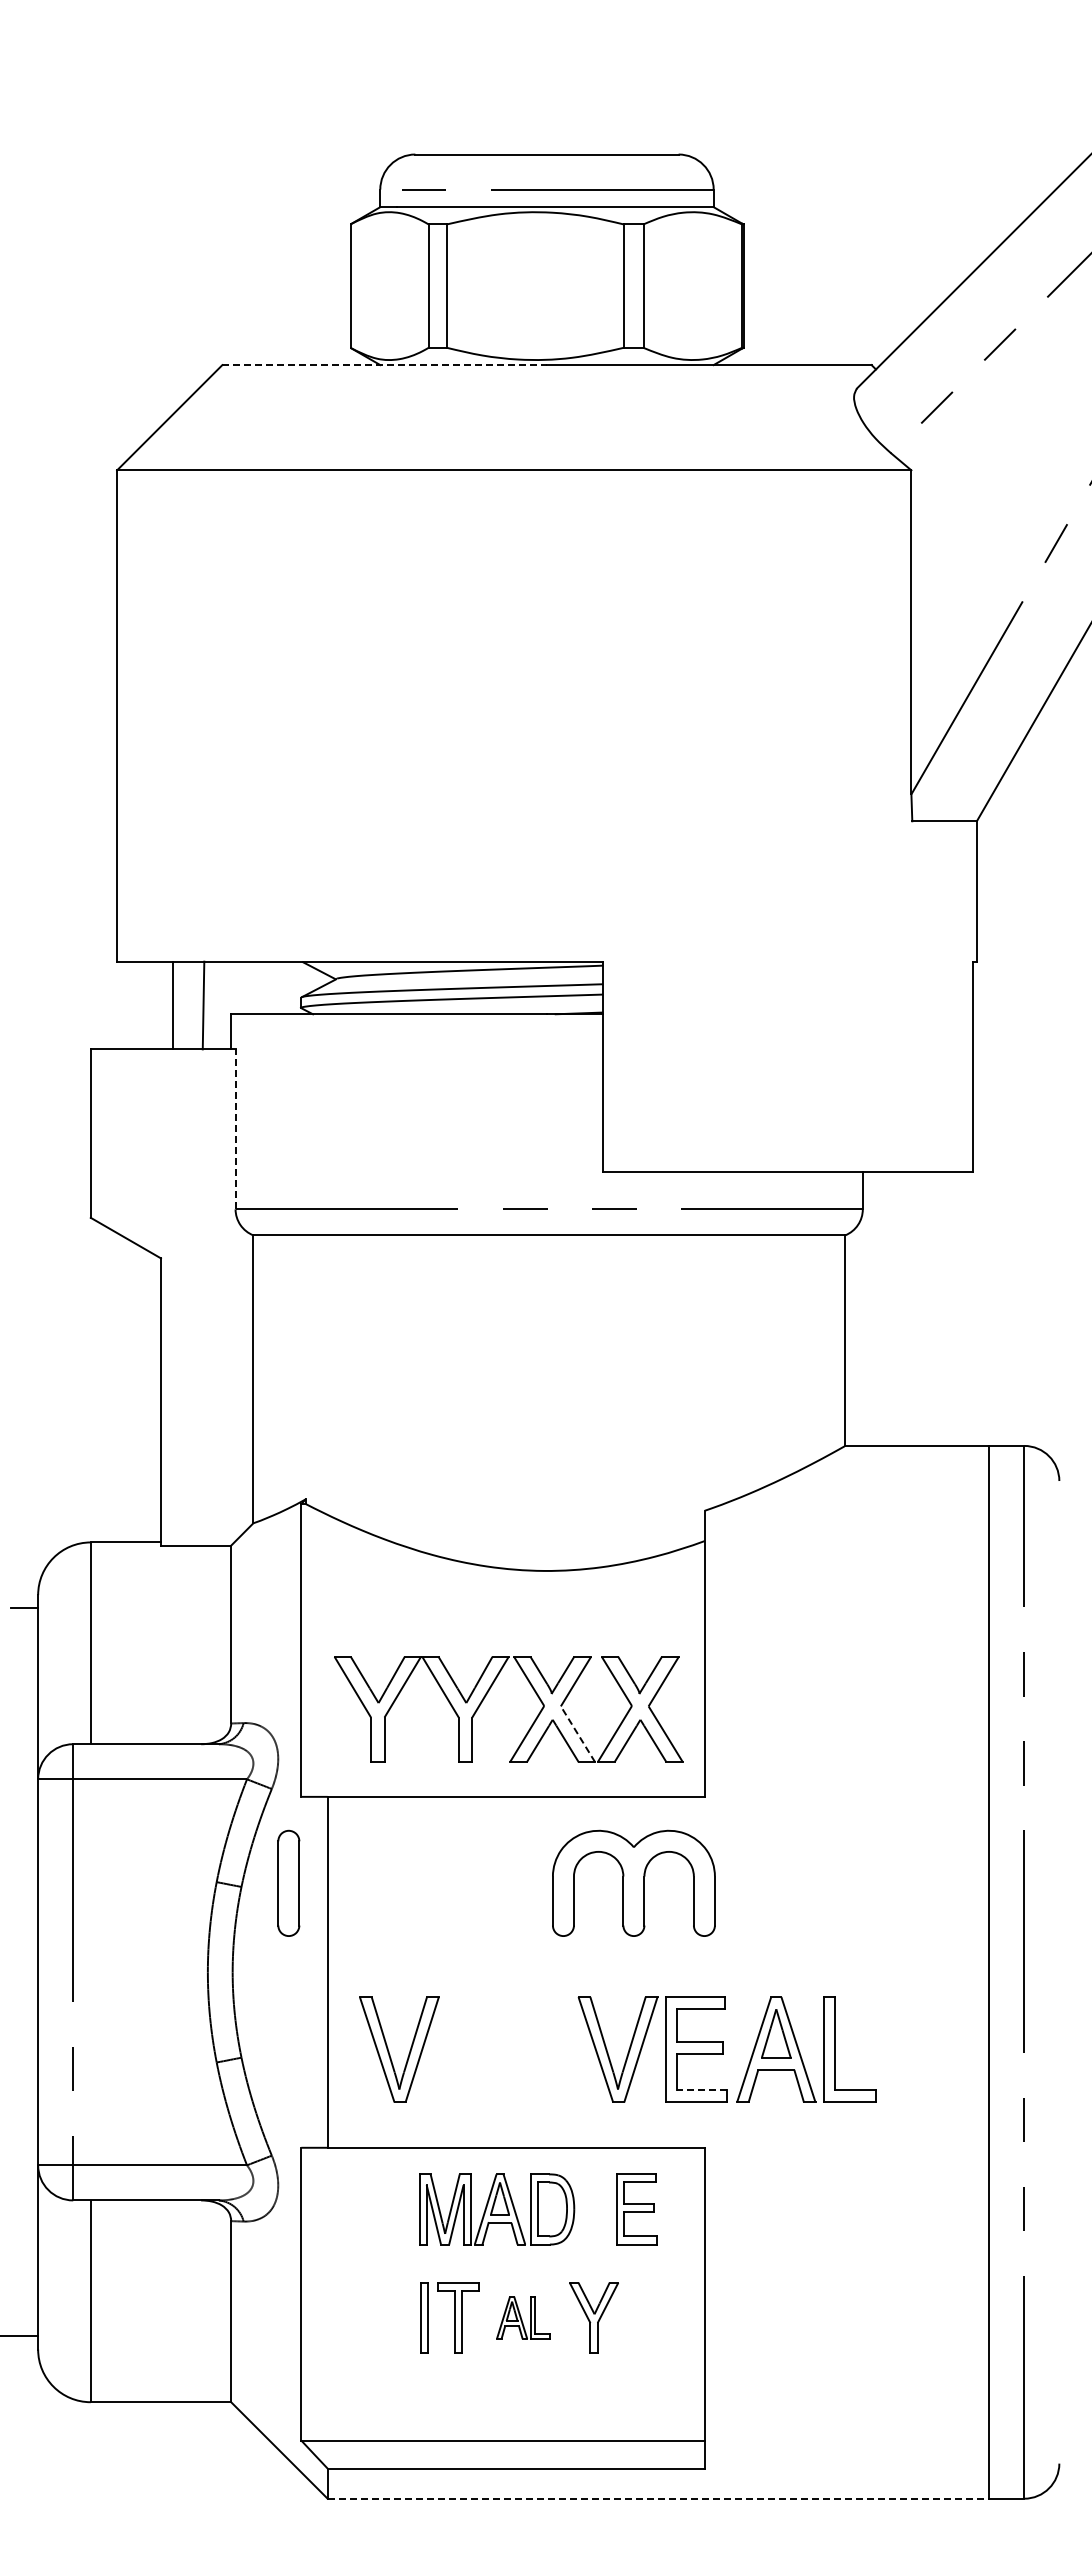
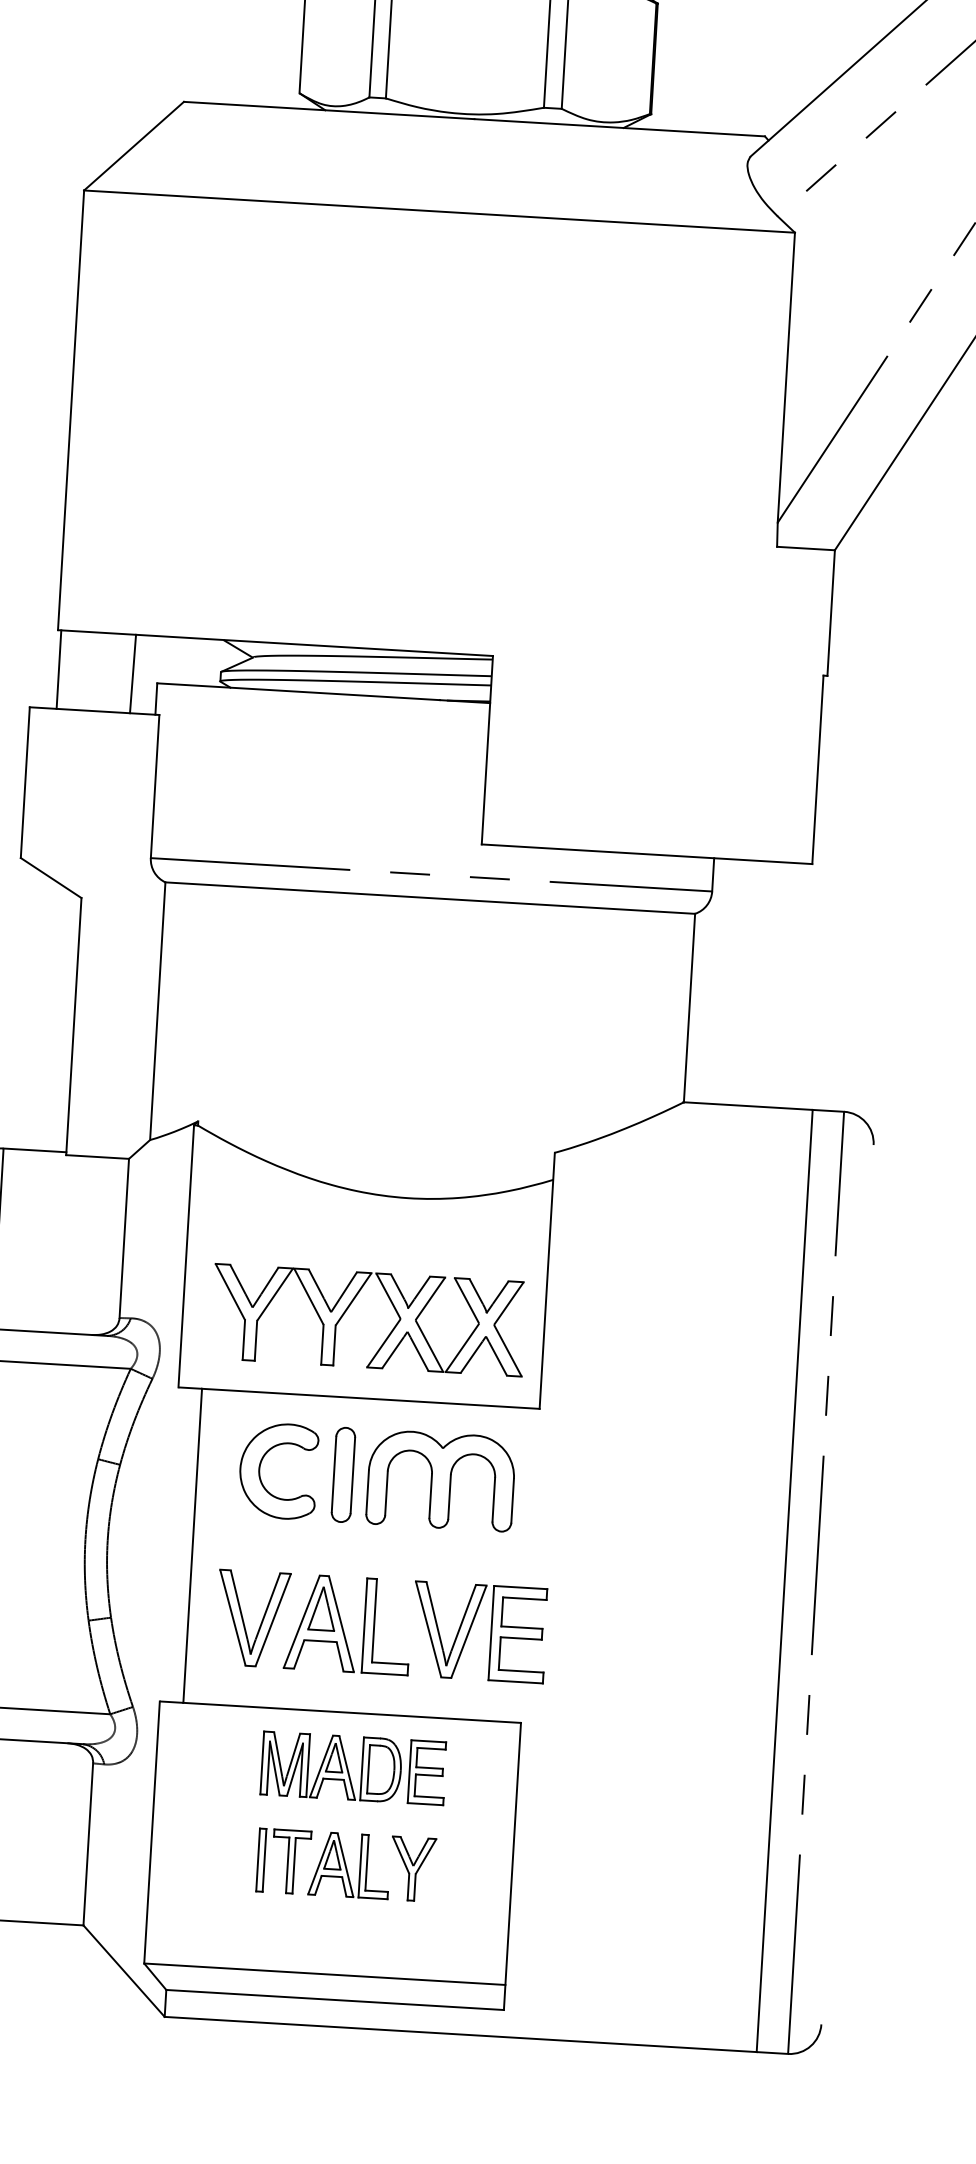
line: (385, 365) -> (329, 110), dashed -> solid
line: (172, 1005) -> (58, 669), moved
line: (235, 1129) -> (155, 786), dashed -> solid
line: (577, 1733) -> (428, 1345), dashed -> solid
part: (398, 1878) -> (261, 1465), added
part: (288, 1882) -> (343, 1474), moved
part: (633, 1882) -> (440, 1479), moved
part: (800, 2052) -> (343, 1626), moved
line: (701, 2090) -> (520, 1671), dashed -> solid
part: (636, 2209) -> (426, 1772), moved
part: (523, 2317) -> (349, 1865), size x1.67
line: (658, 2498) -> (460, 2034), dashed -> solid

